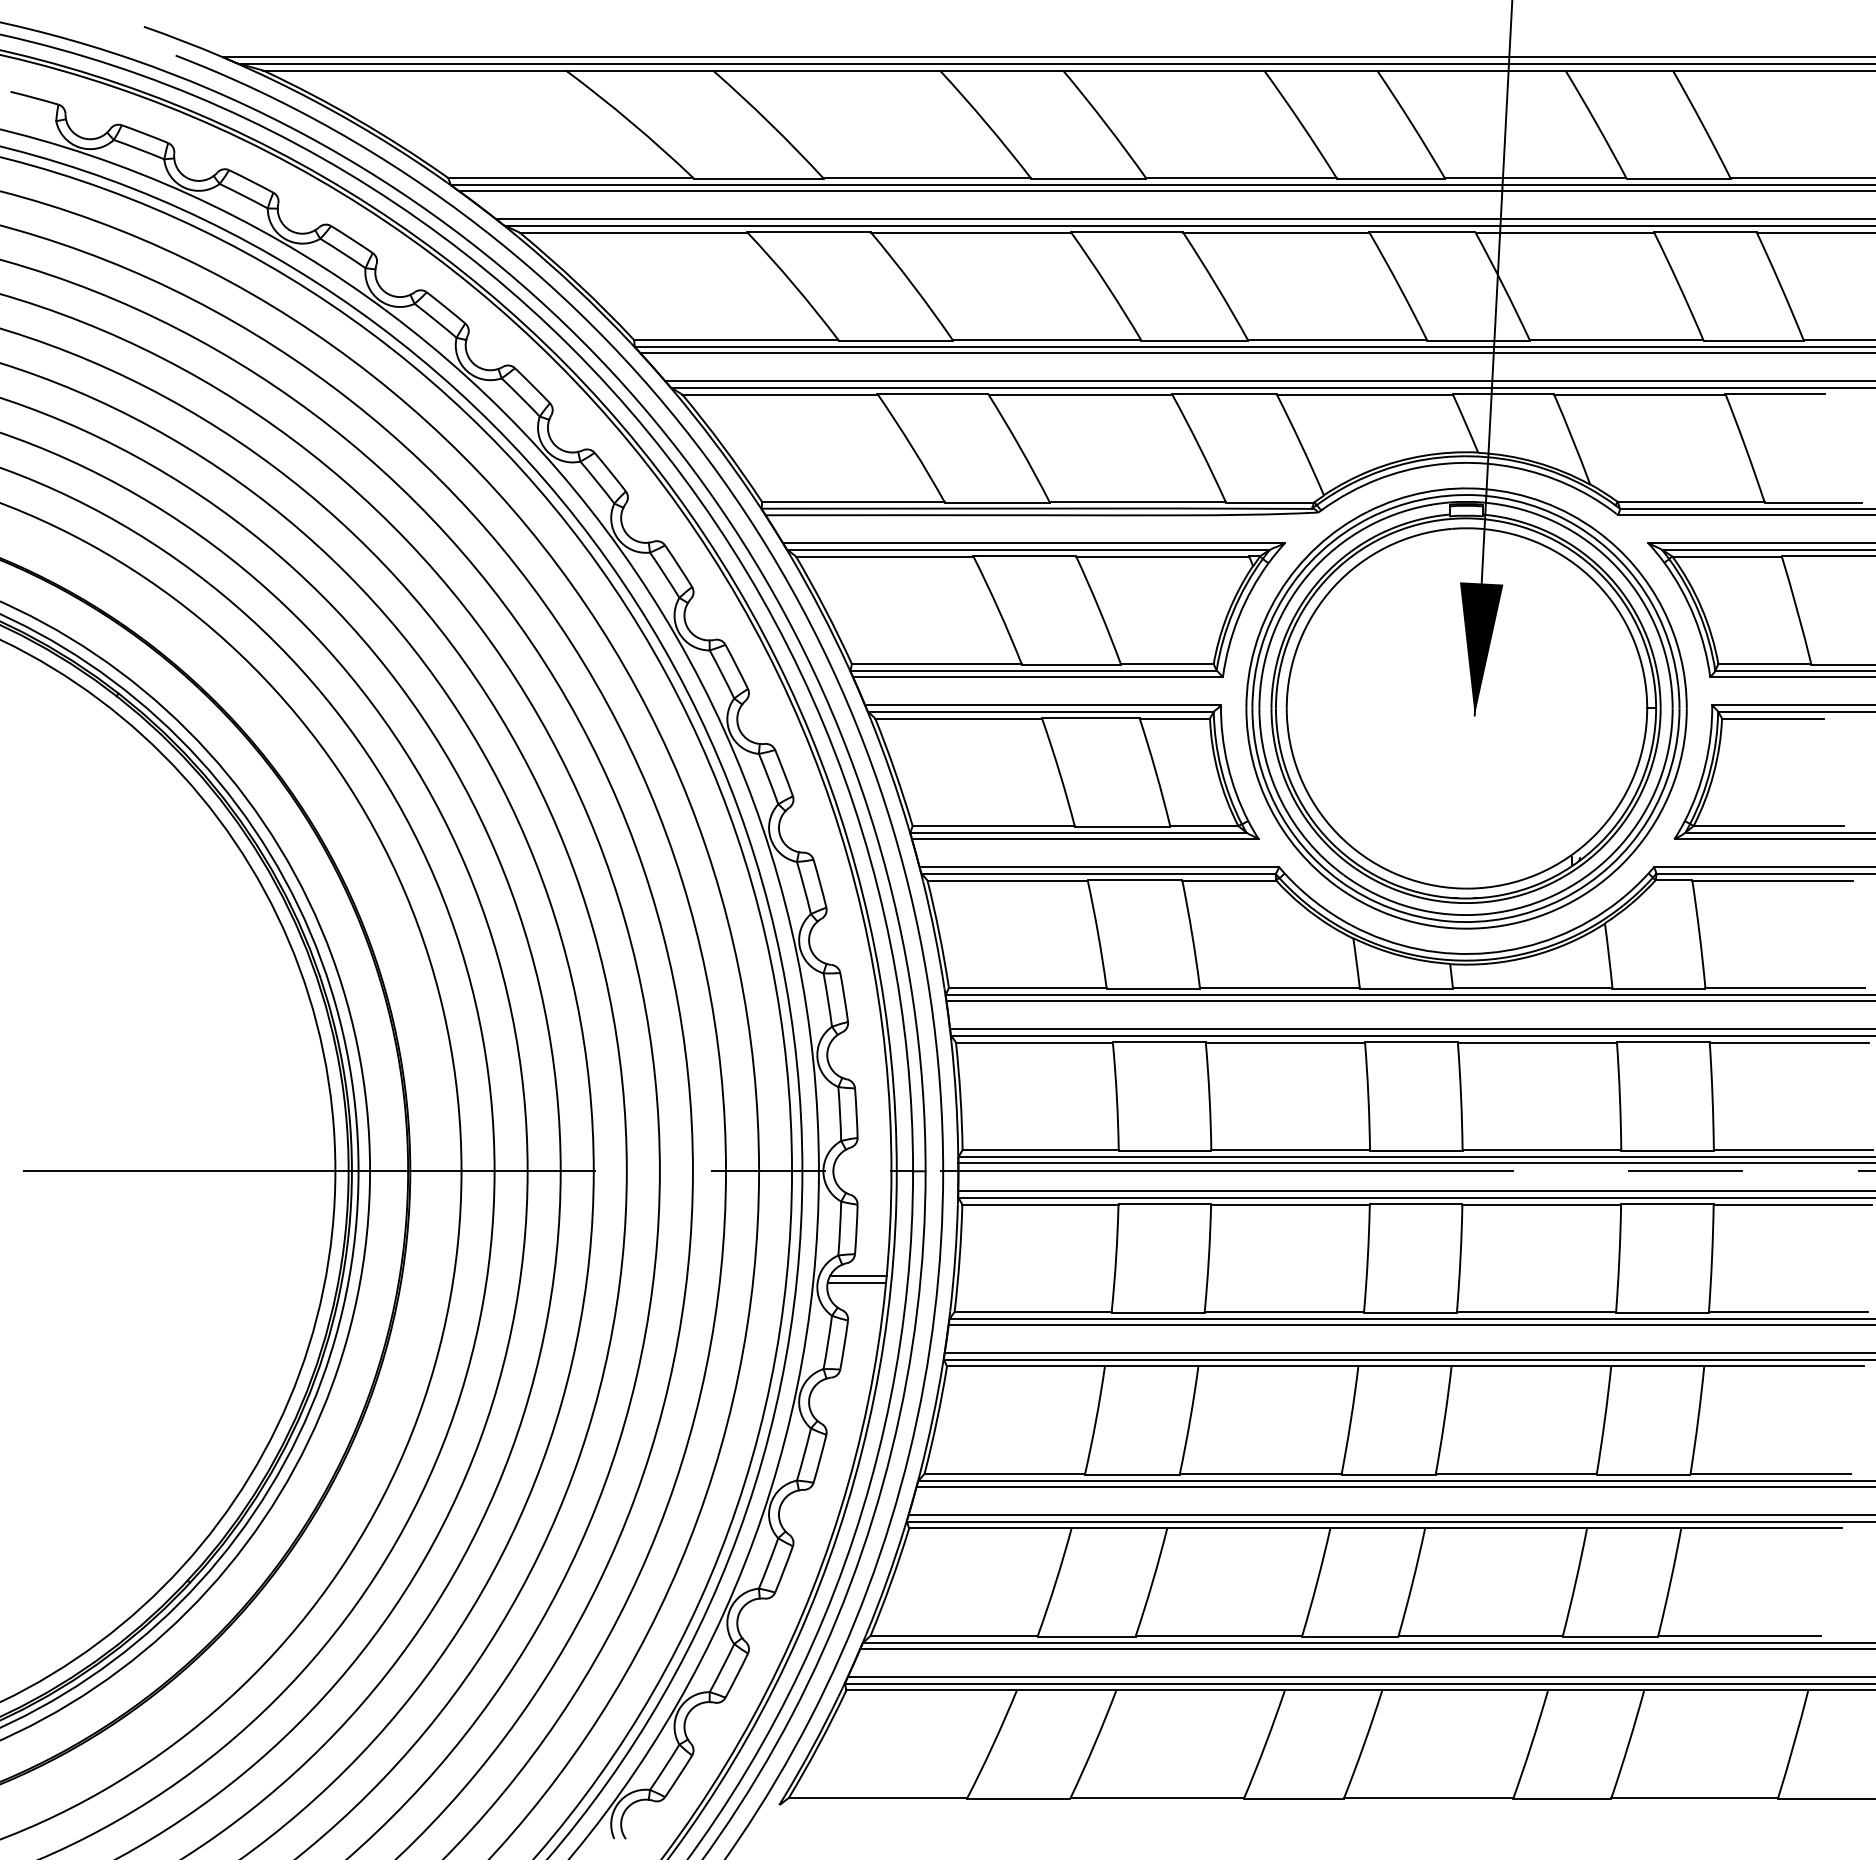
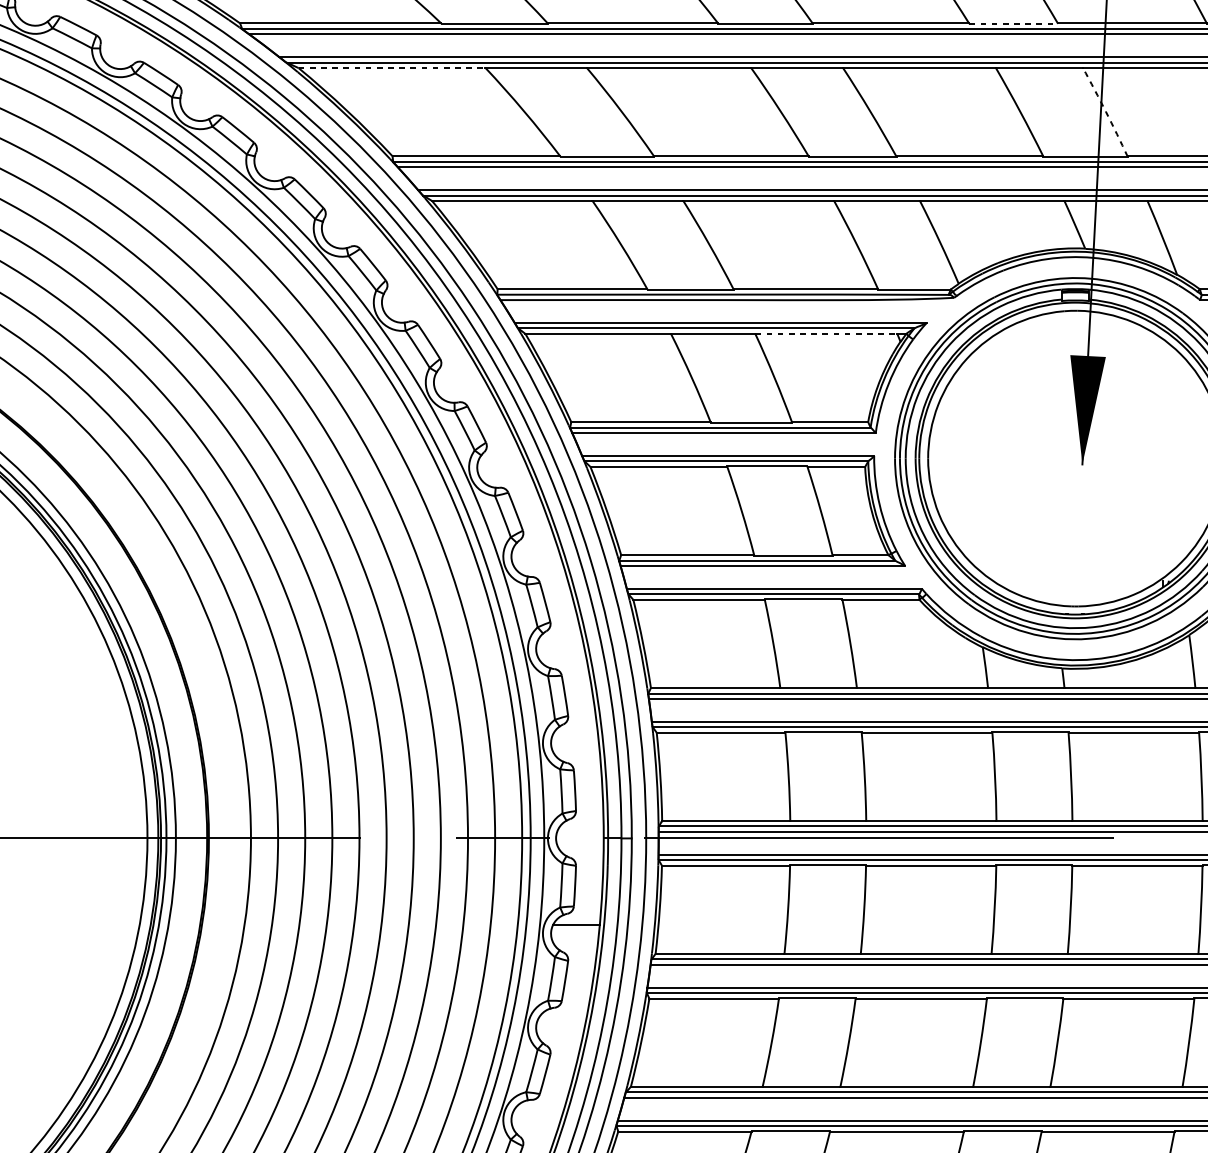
line: (1391, 178) -> (1014, 23), solid -> dashed
line: (633, 232) -> (392, 68), solid -> dashed
arc: (1503, 285) -> (1106, 111), solid -> dashed
line: (1162, 556) -> (826, 333), solid -> dashed
line: (856, 1283) -> (575, 930), removed

